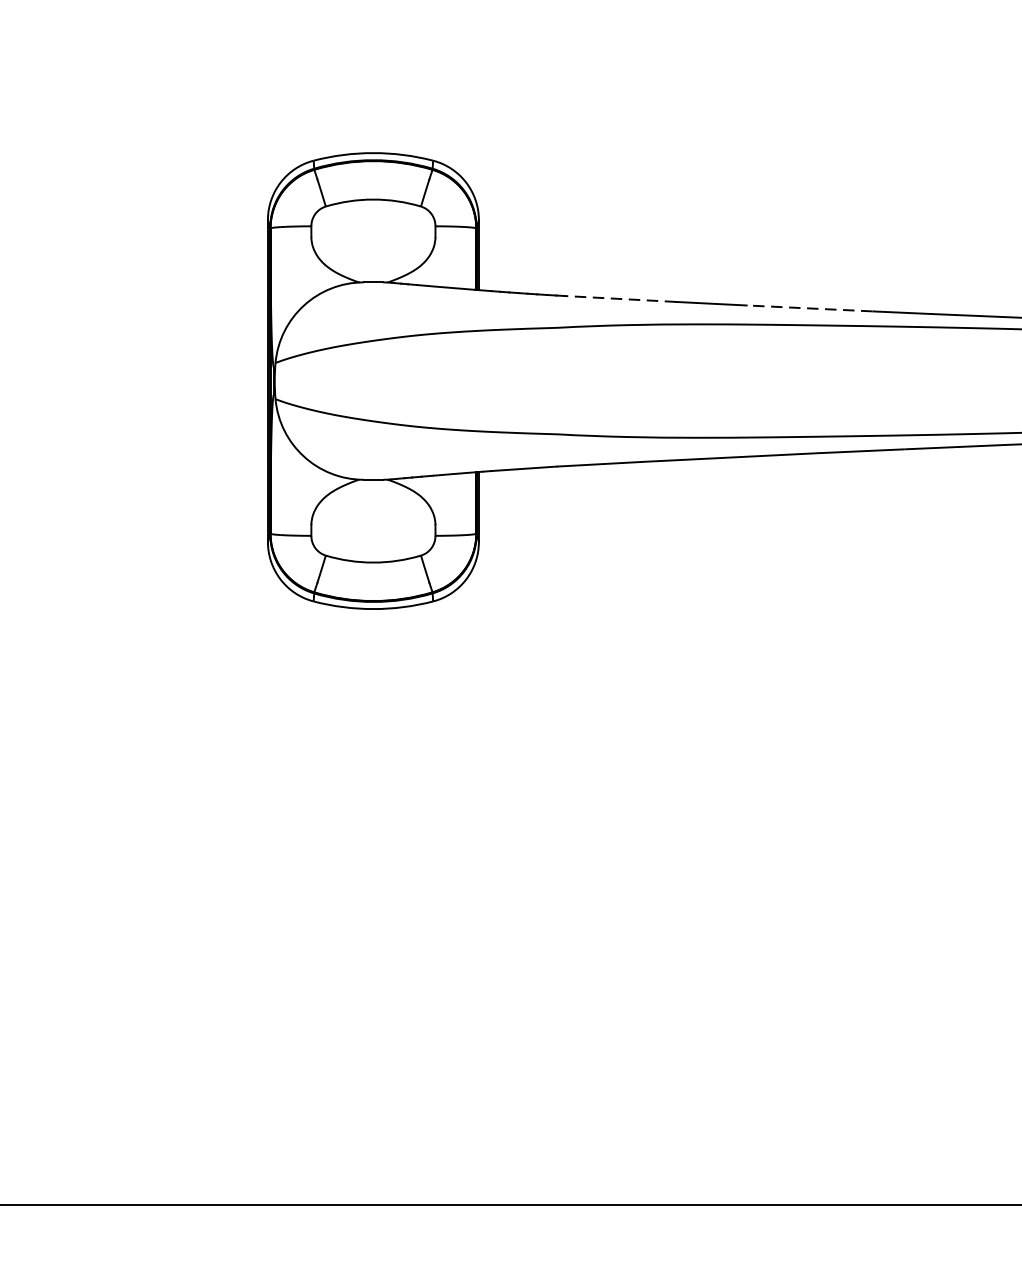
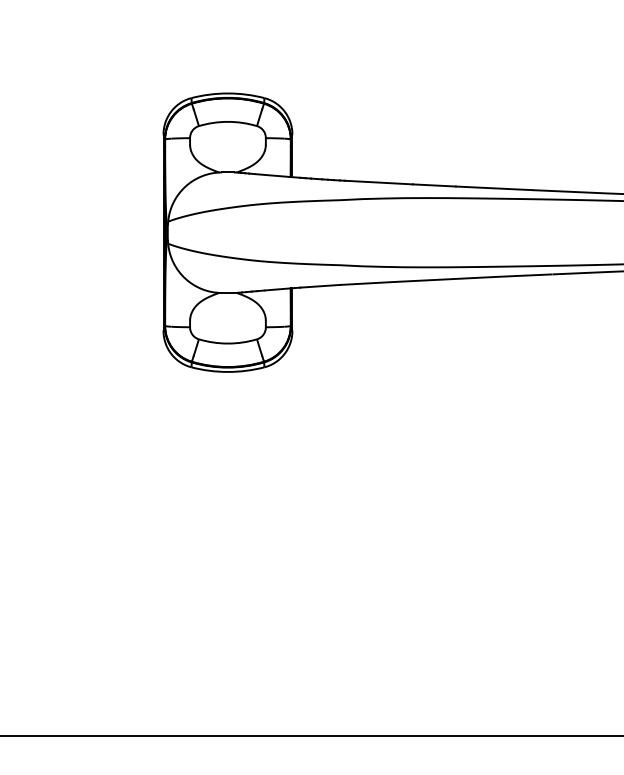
line: (619, 298) -> (378, 182), dashed -> solid
line: (808, 308) -> (493, 188), dashed -> solid

